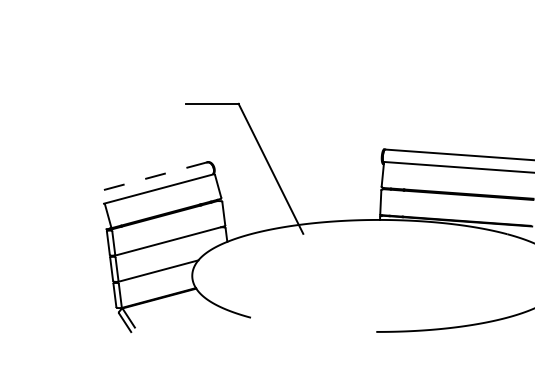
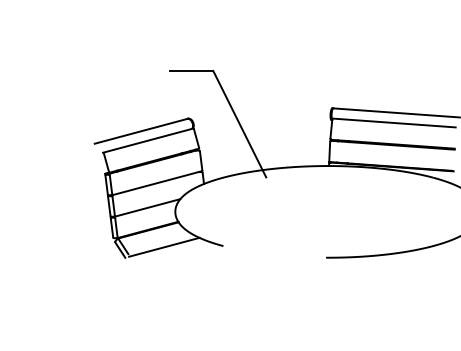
line: (150, 177) -> (141, 131), dashed -> solid
line: (179, 318) -> (164, 246), added

